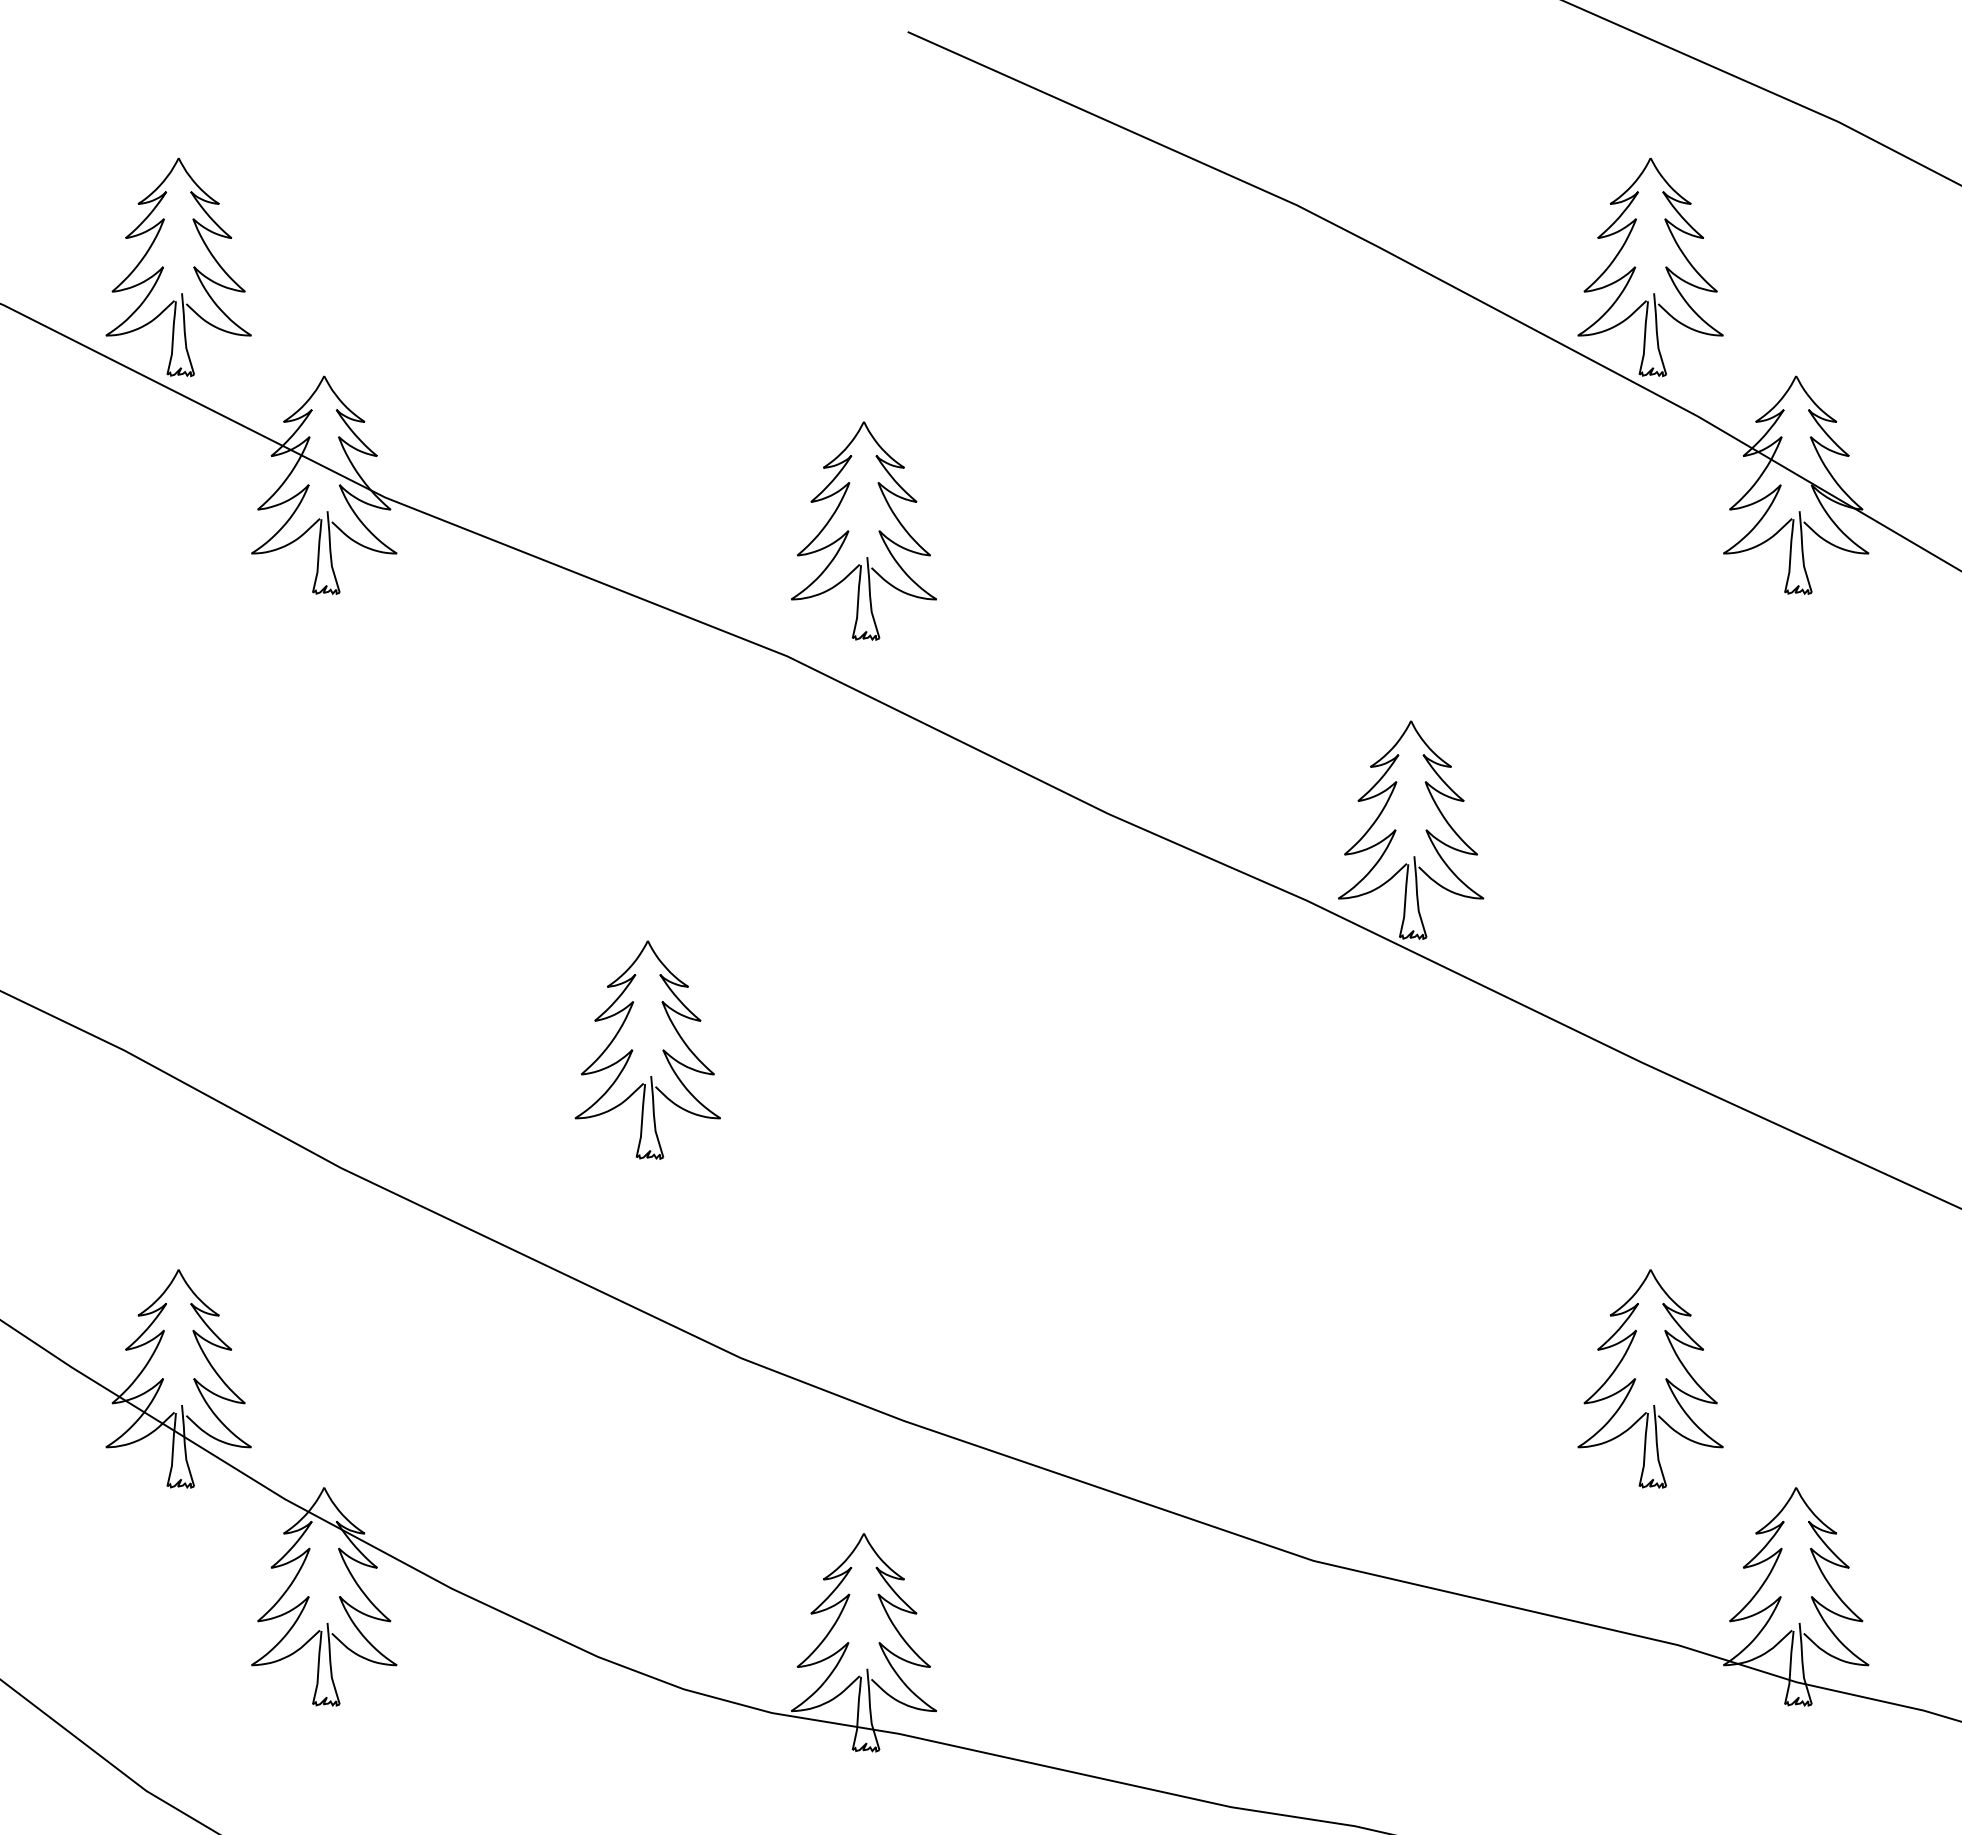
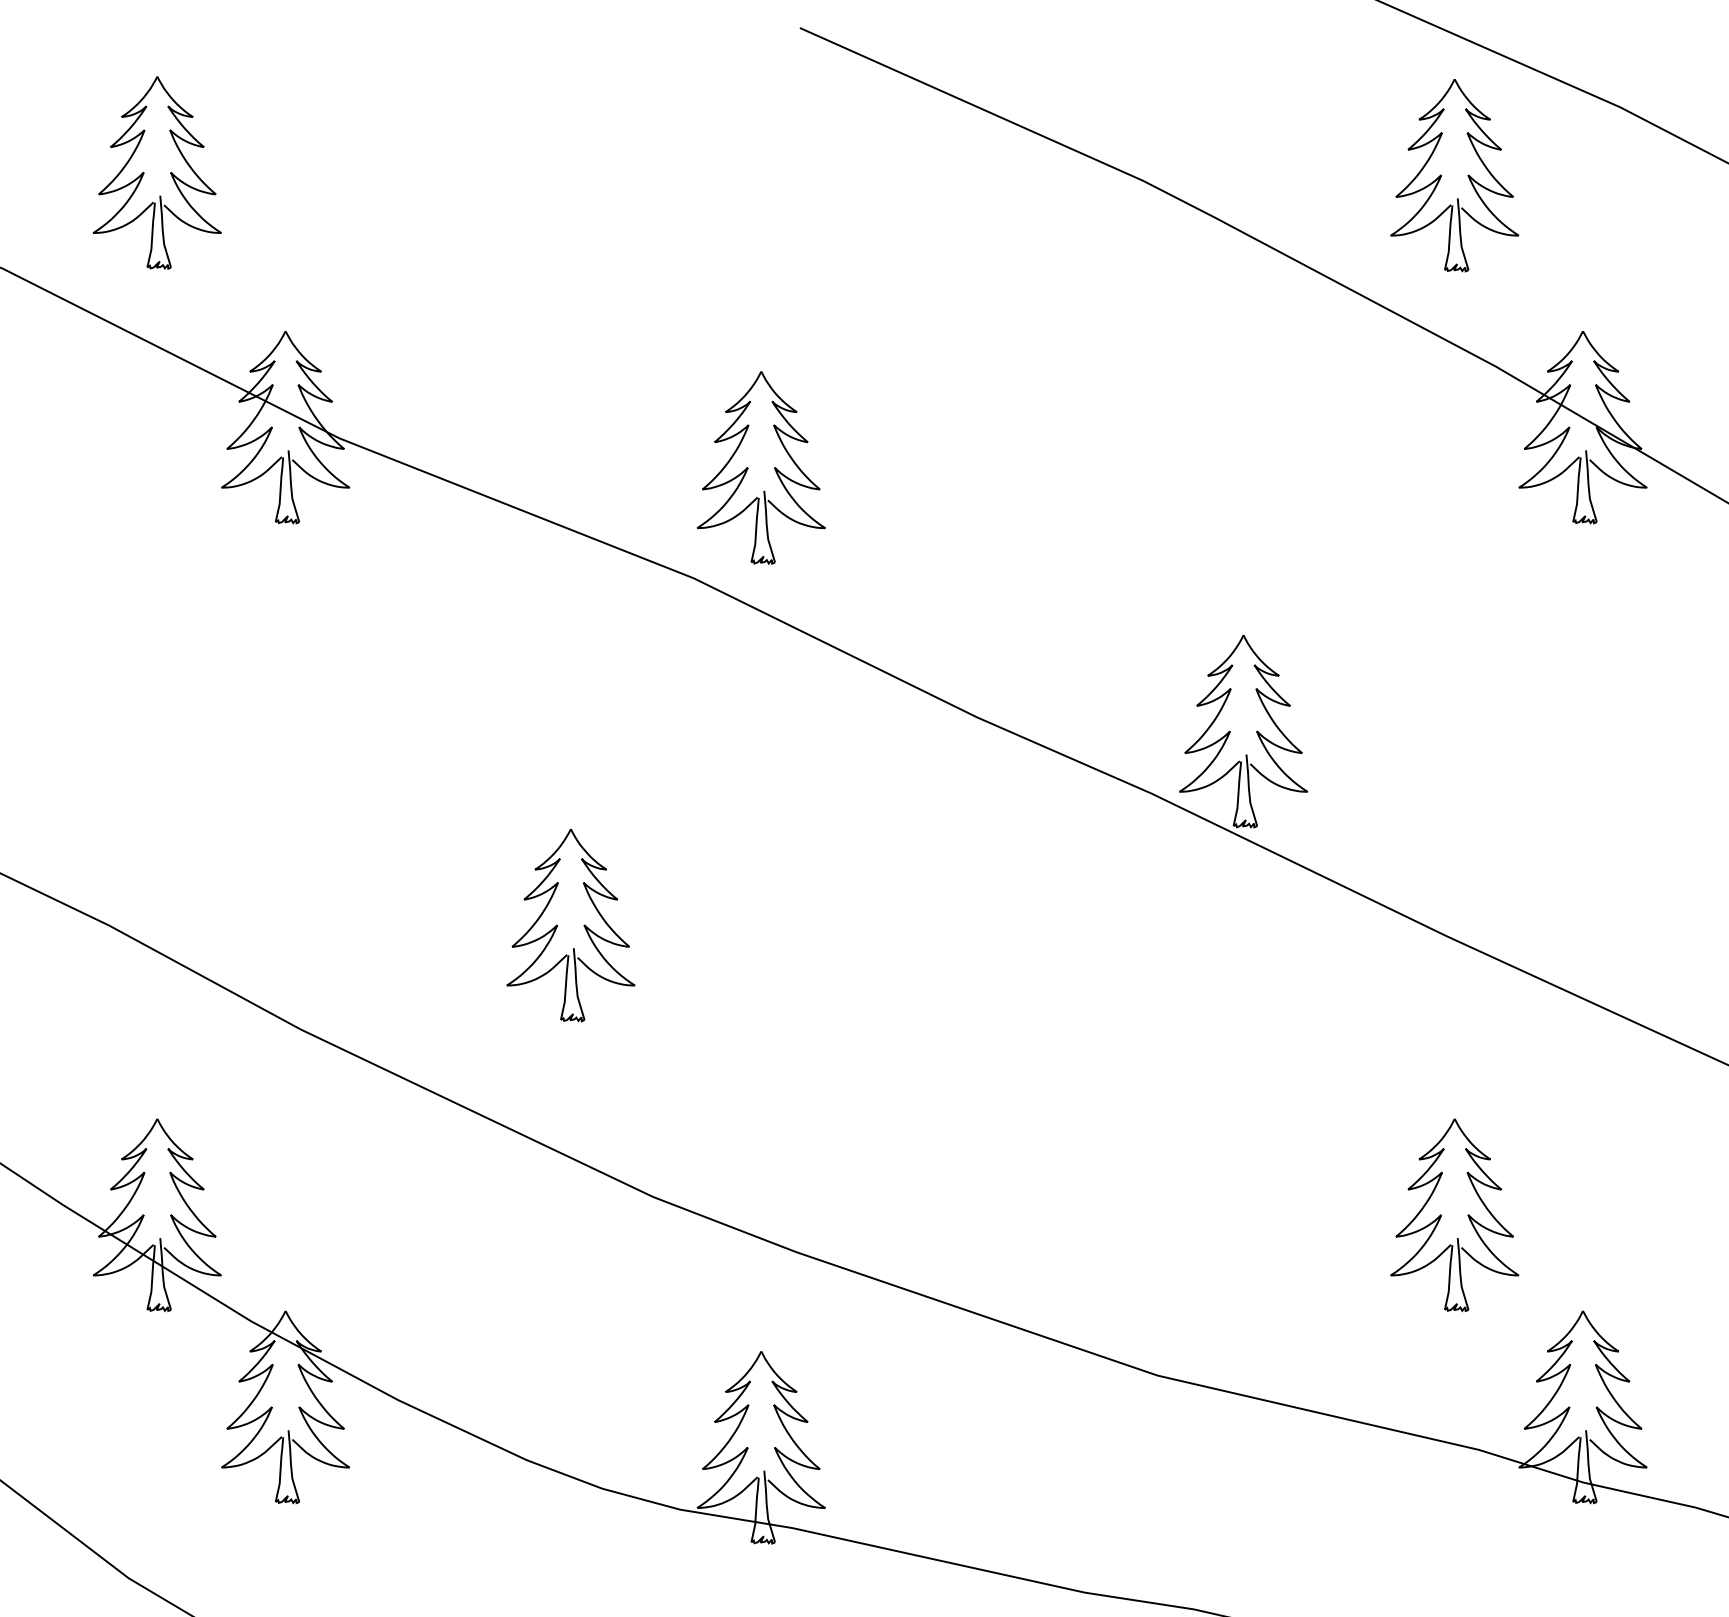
part: (163, 267) -> (143, 173), moved
part: (1650, 267) -> (1454, 175), moved

